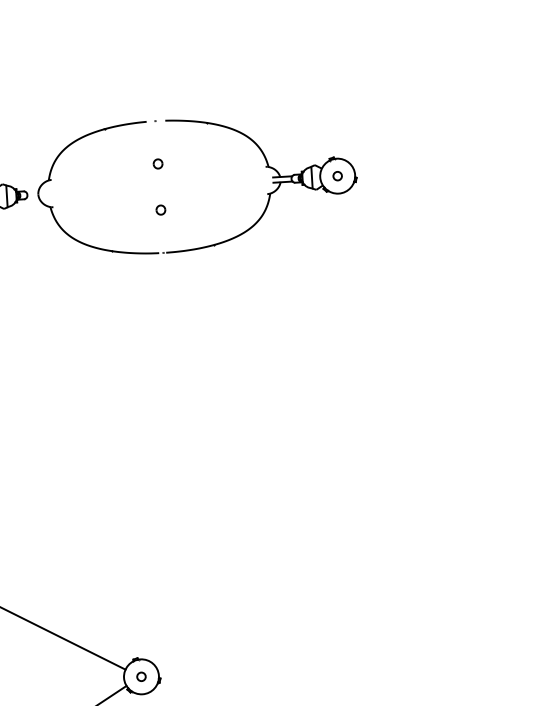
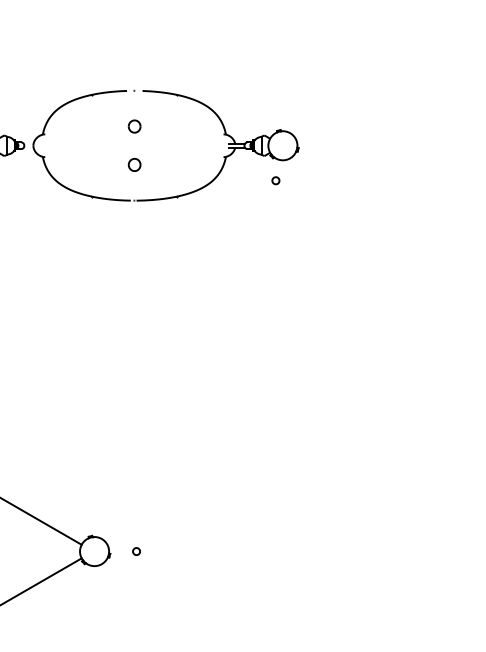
part: (157, 164) -> (133, 126), size x1.6
circle: (337, 175) -> (275, 180), moved
part: (159, 209) -> (133, 164), size x1.6
circle: (141, 676) -> (136, 551), moved

